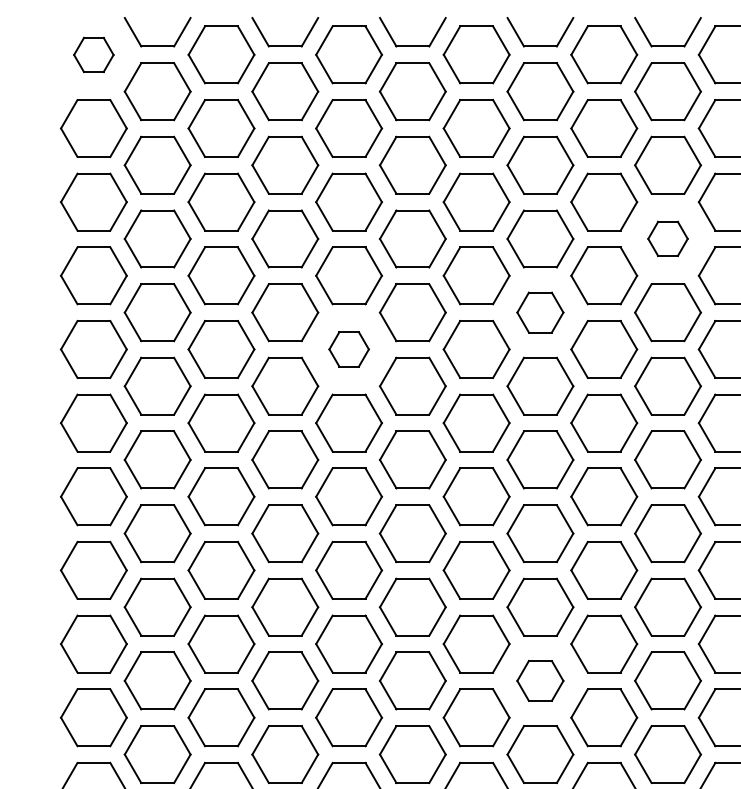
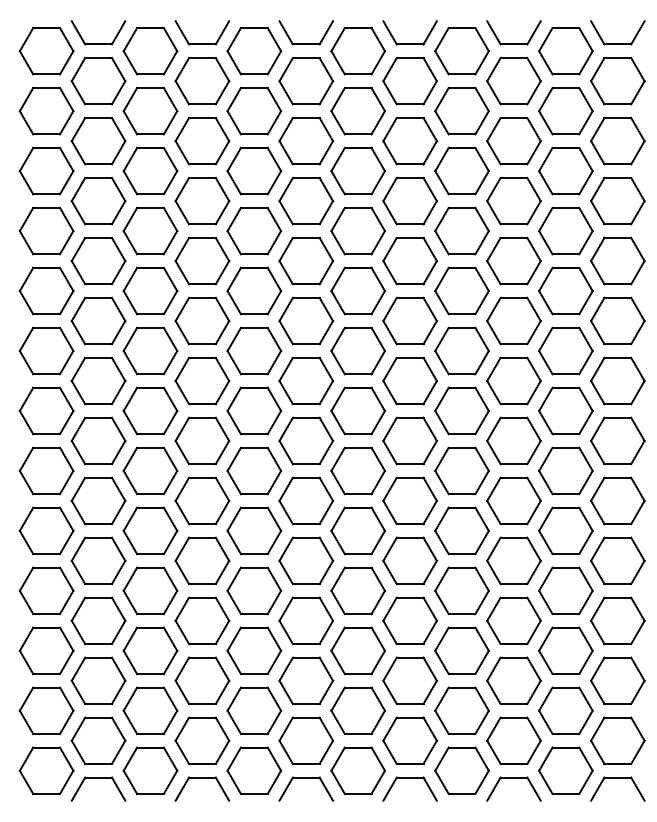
part: (93, 55) -> (46, 51), size x1.67
part: (667, 238) -> (513, 200), size x1.67
part: (539, 311) -> (409, 260), size x1.43
part: (349, 348) -> (254, 290), size x1.67
part: (539, 680) -> (409, 560), size x1.43

